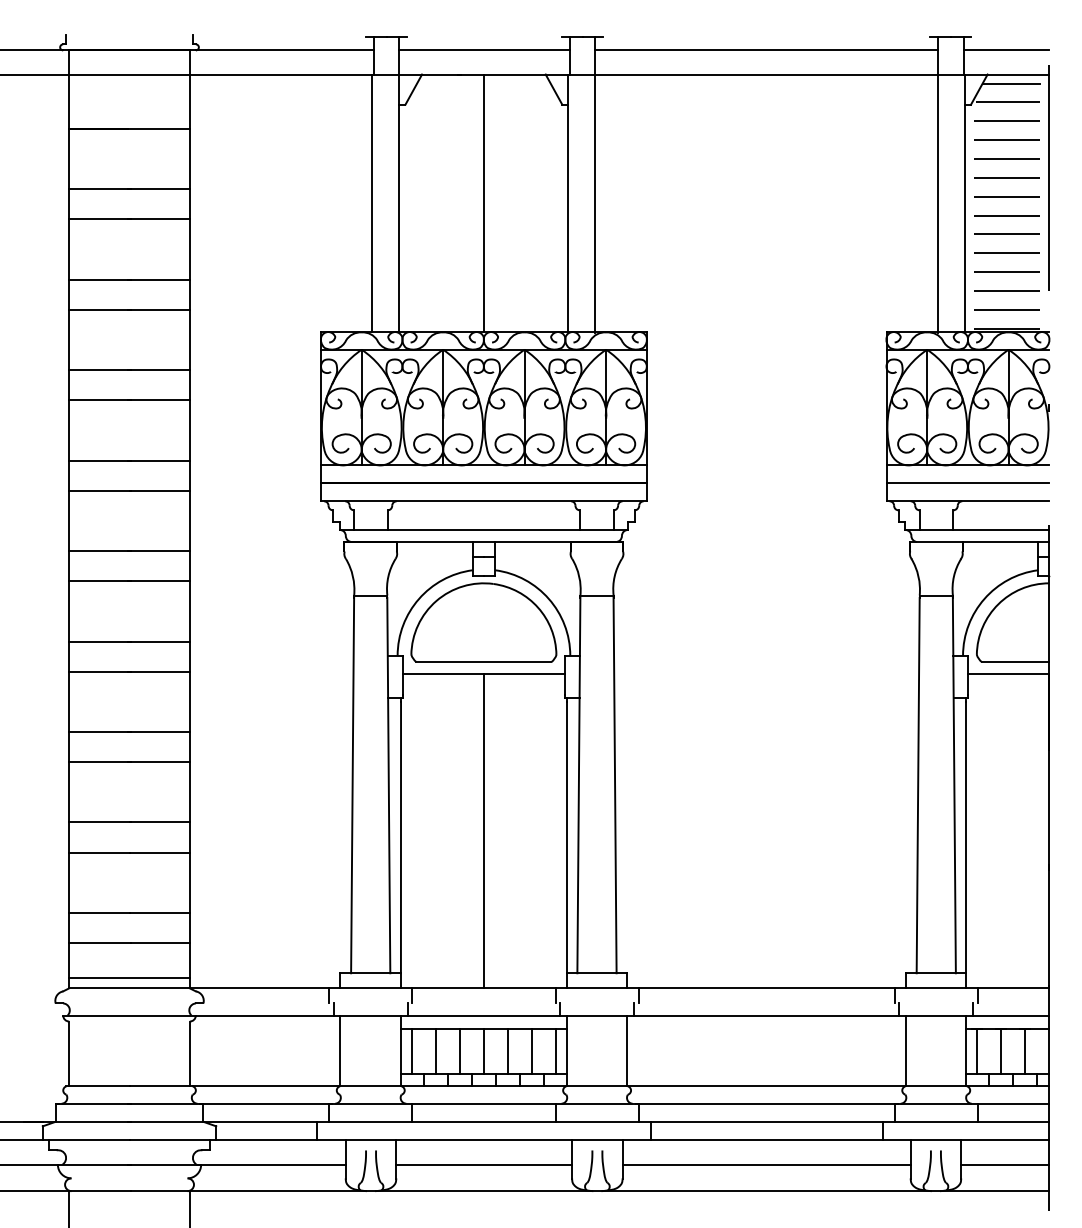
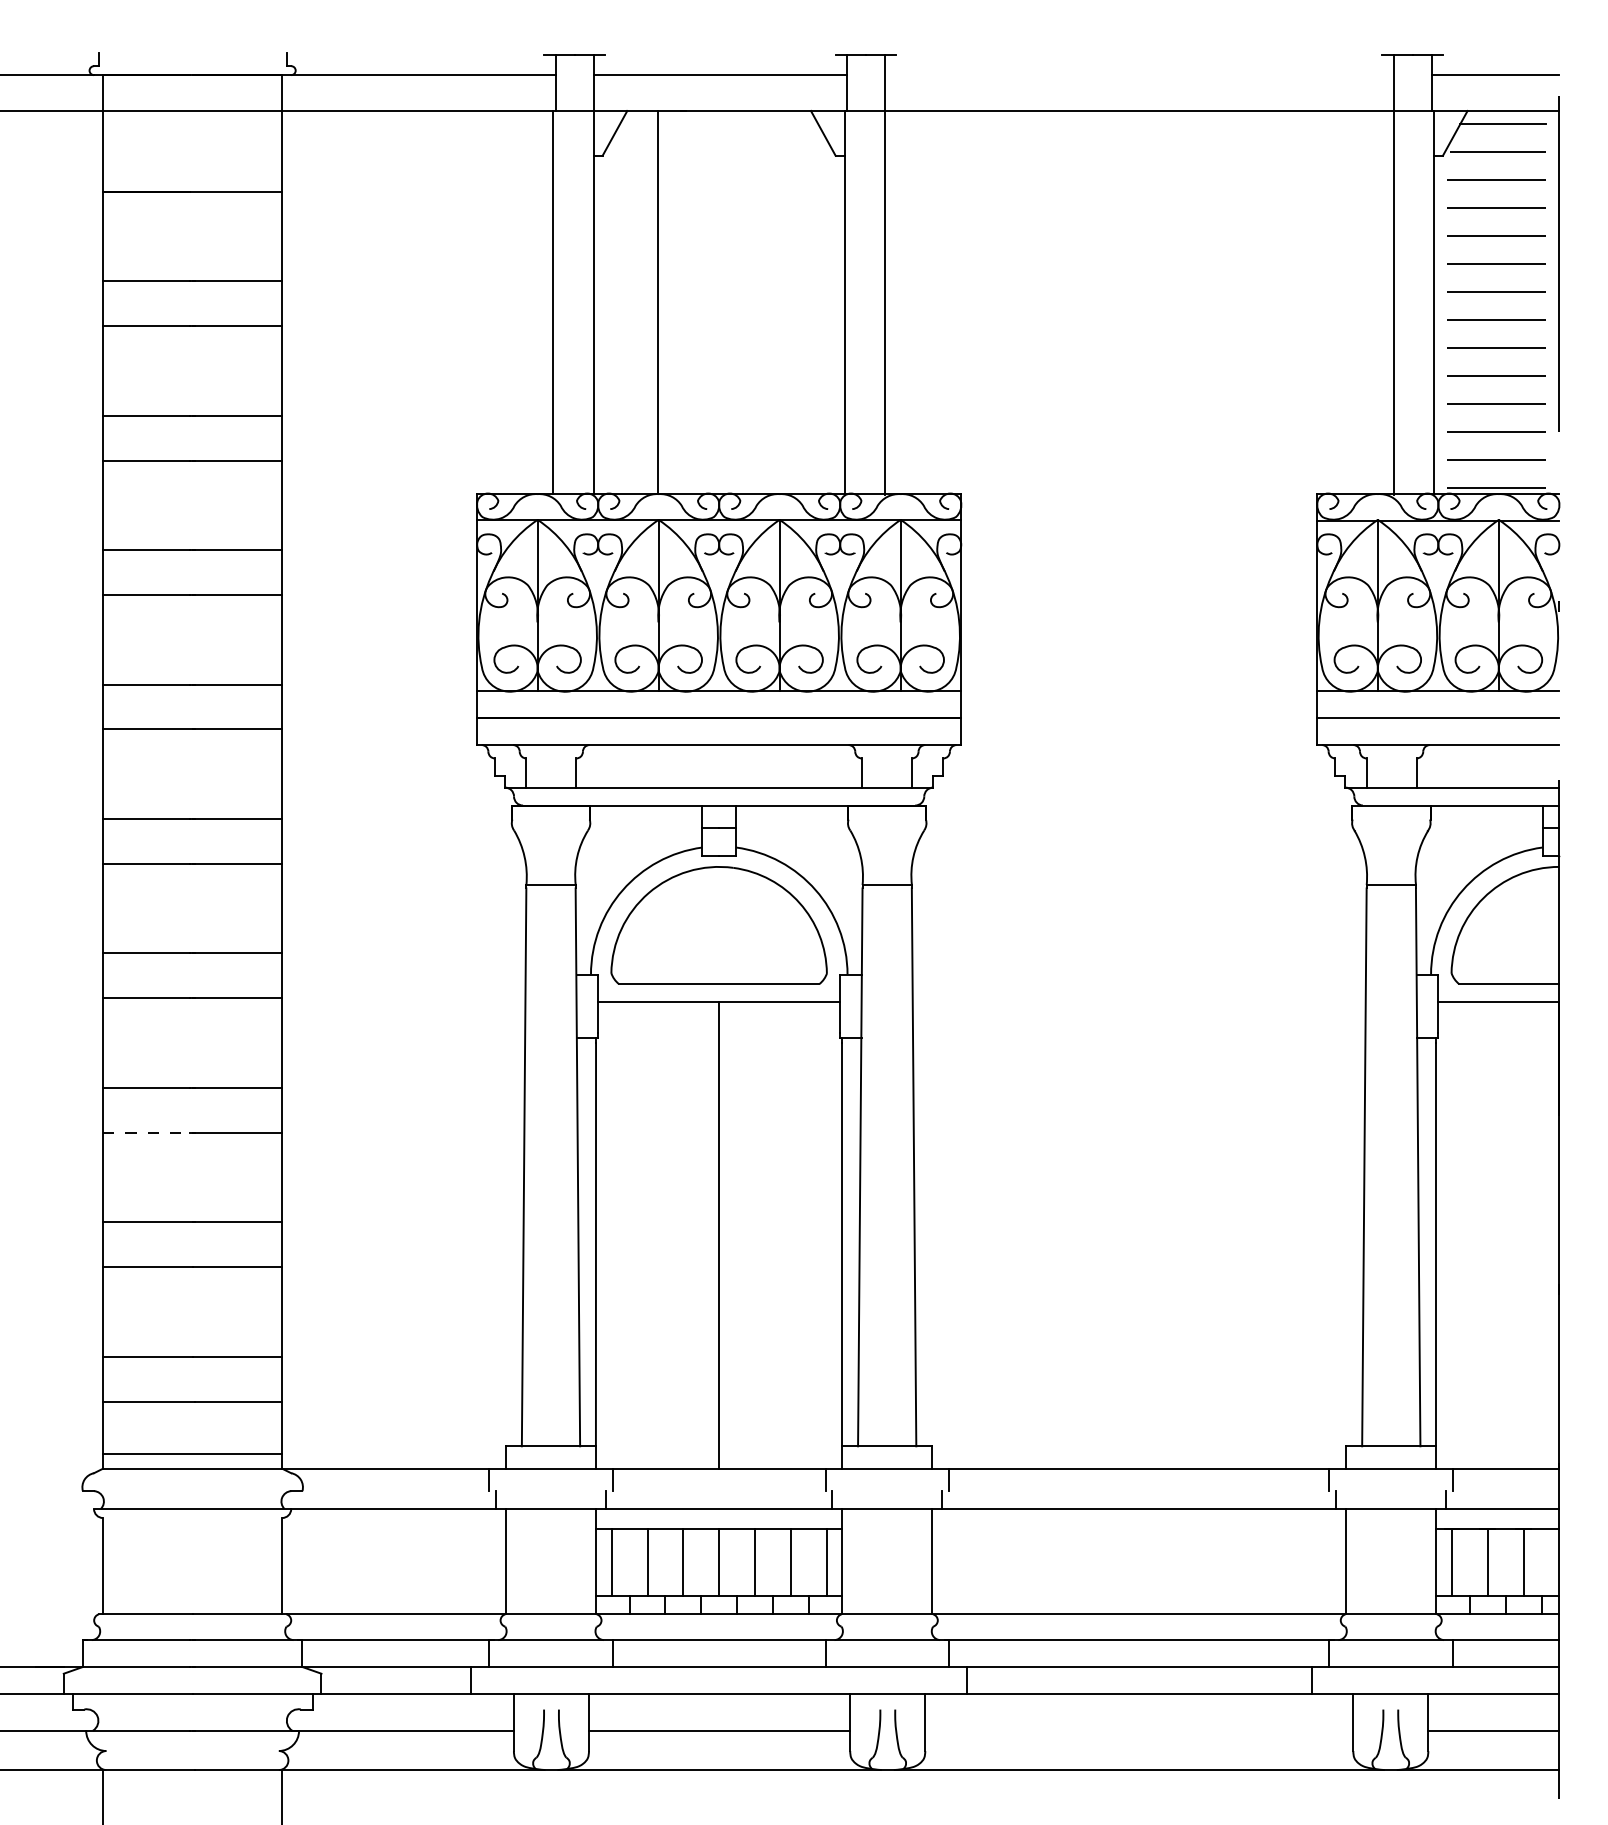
line: (766, 50) -> (1139, 75), removed
line: (483, 203) -> (657, 302), moved
line: (99, 762) -> (148, 1133), solid -> dashed
line: (766, 1164) -> (1139, 1730), removed

